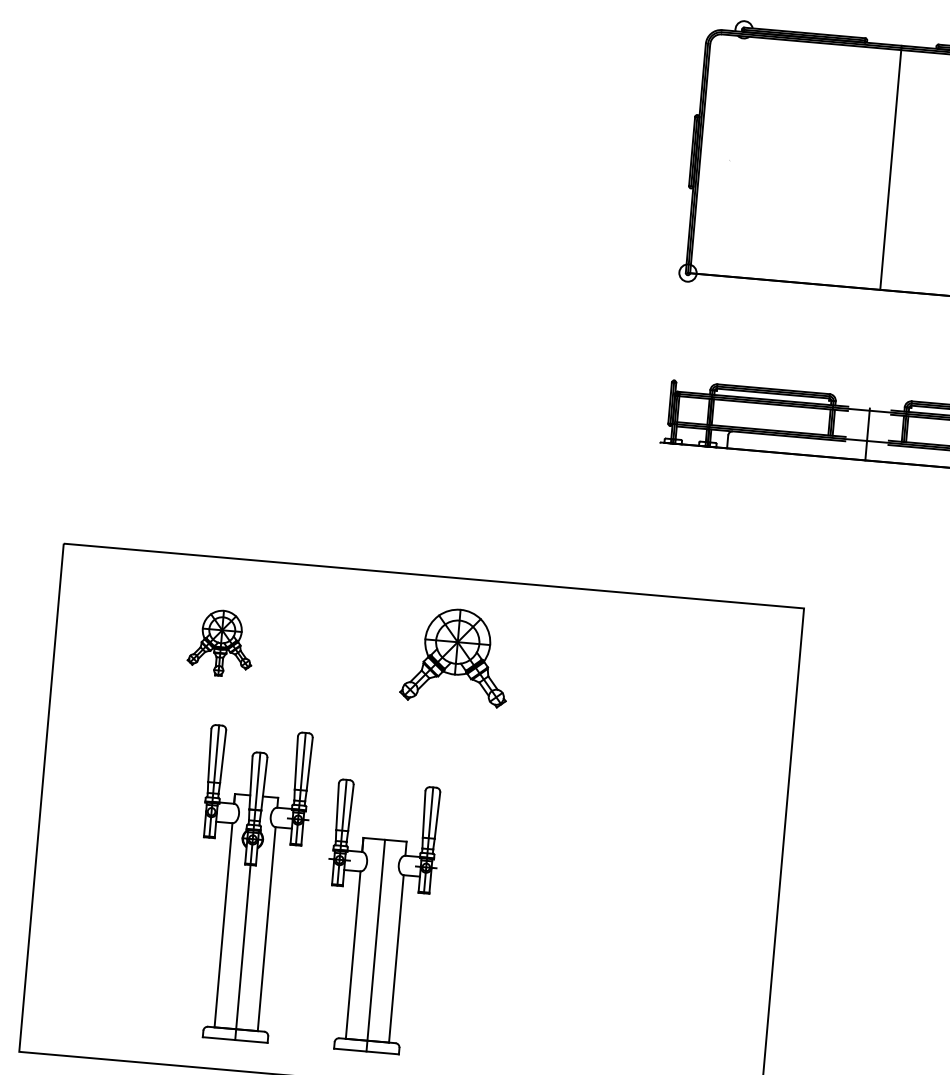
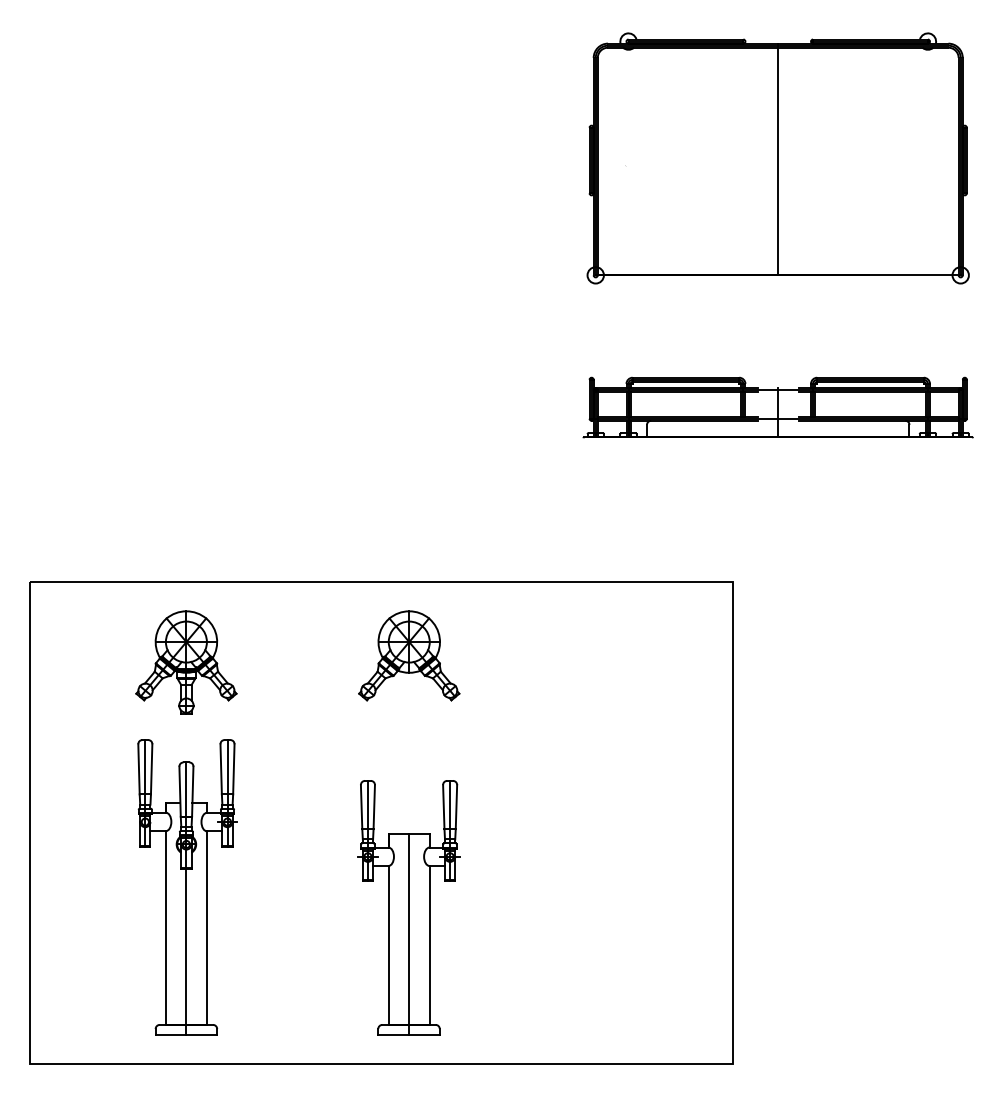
part: (221, 643) -> (186, 662), size x1.67
part: (249, 884) -> (187, 887), moved
part: (377, 916) -> (408, 907), moved

